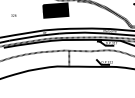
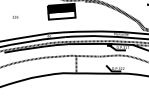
fill: (55, 13) -> (61, 14), removed

